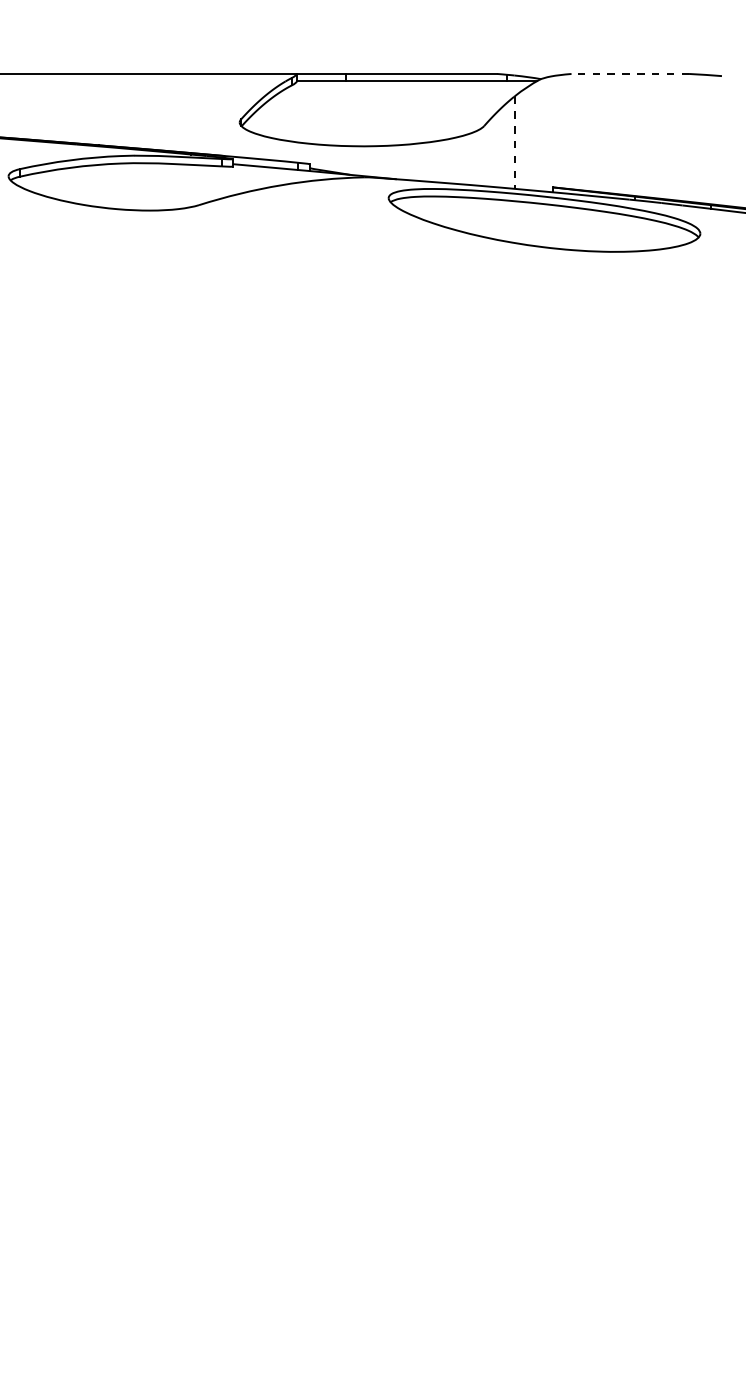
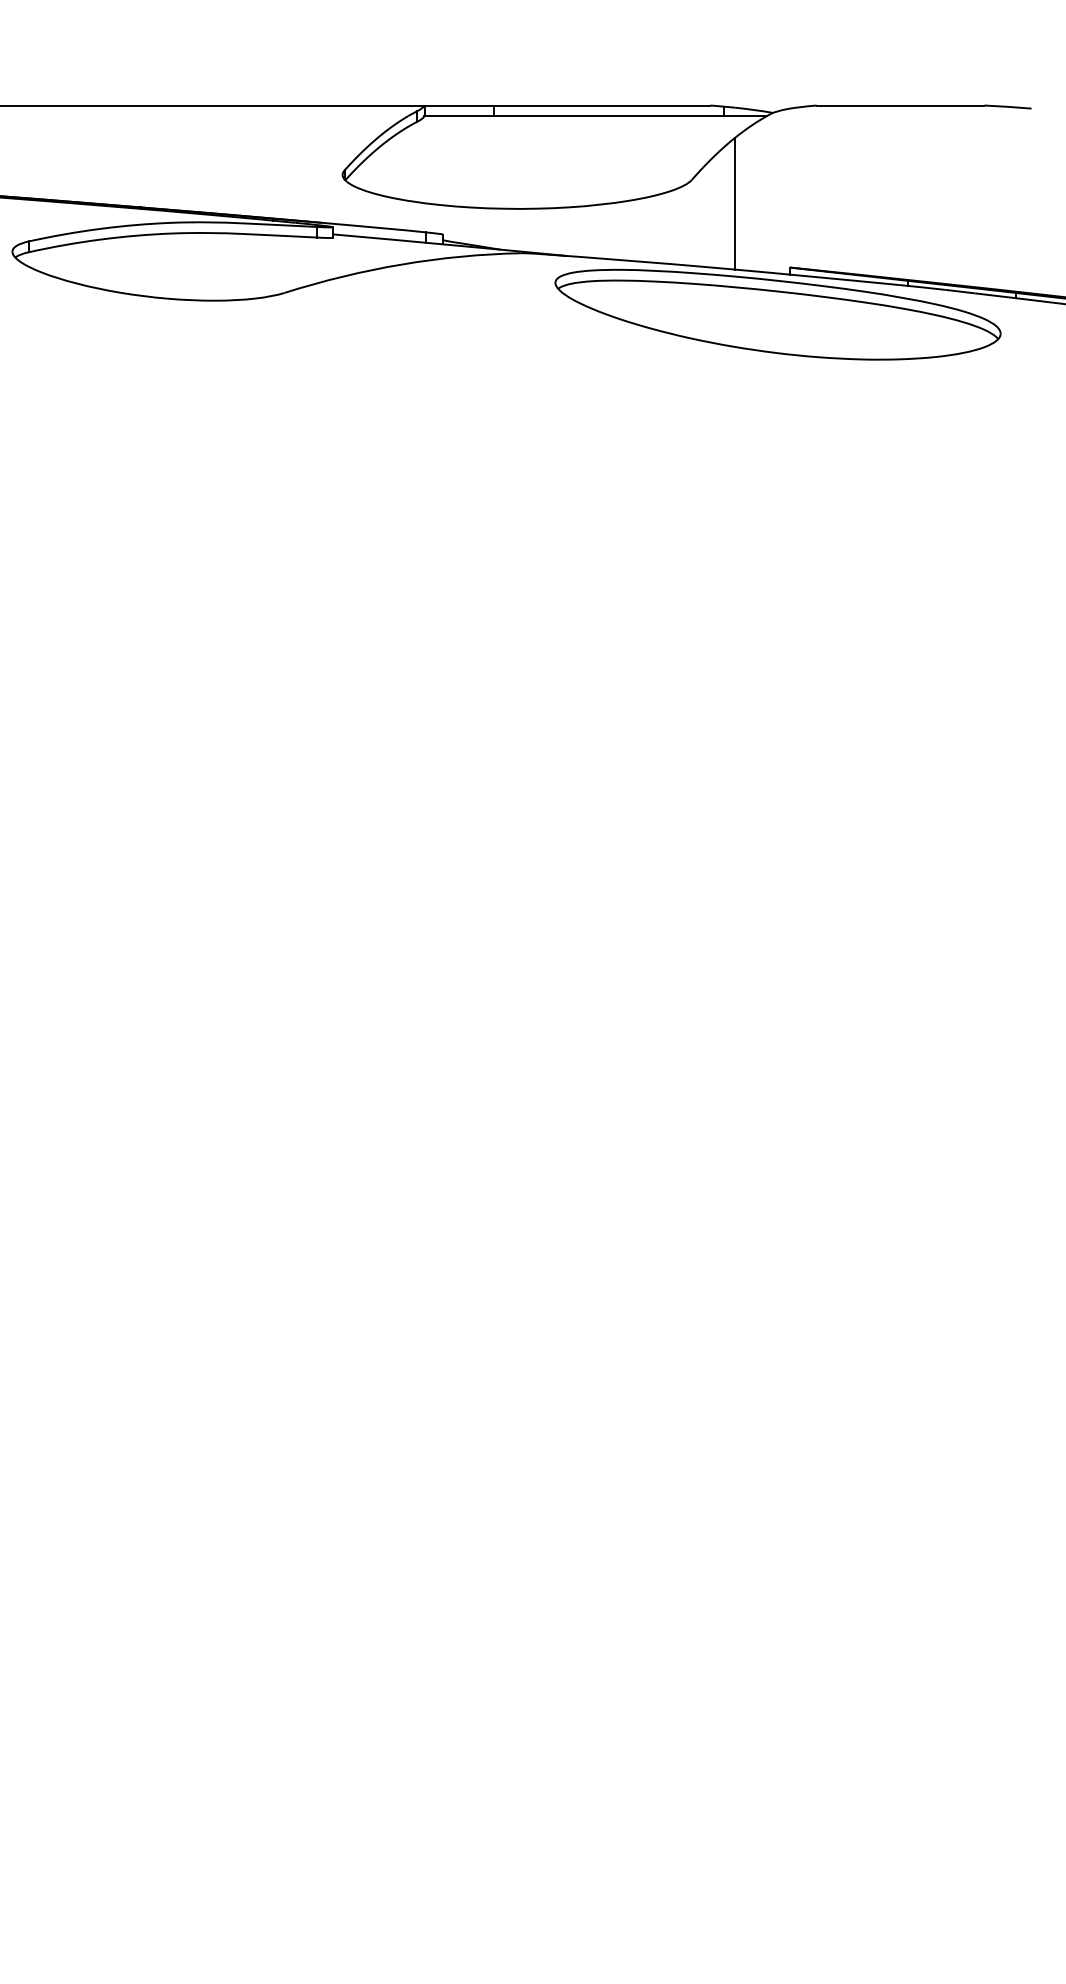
line: (630, 73) -> (900, 105), dashed -> solid
line: (514, 143) -> (735, 204), dashed -> solid

